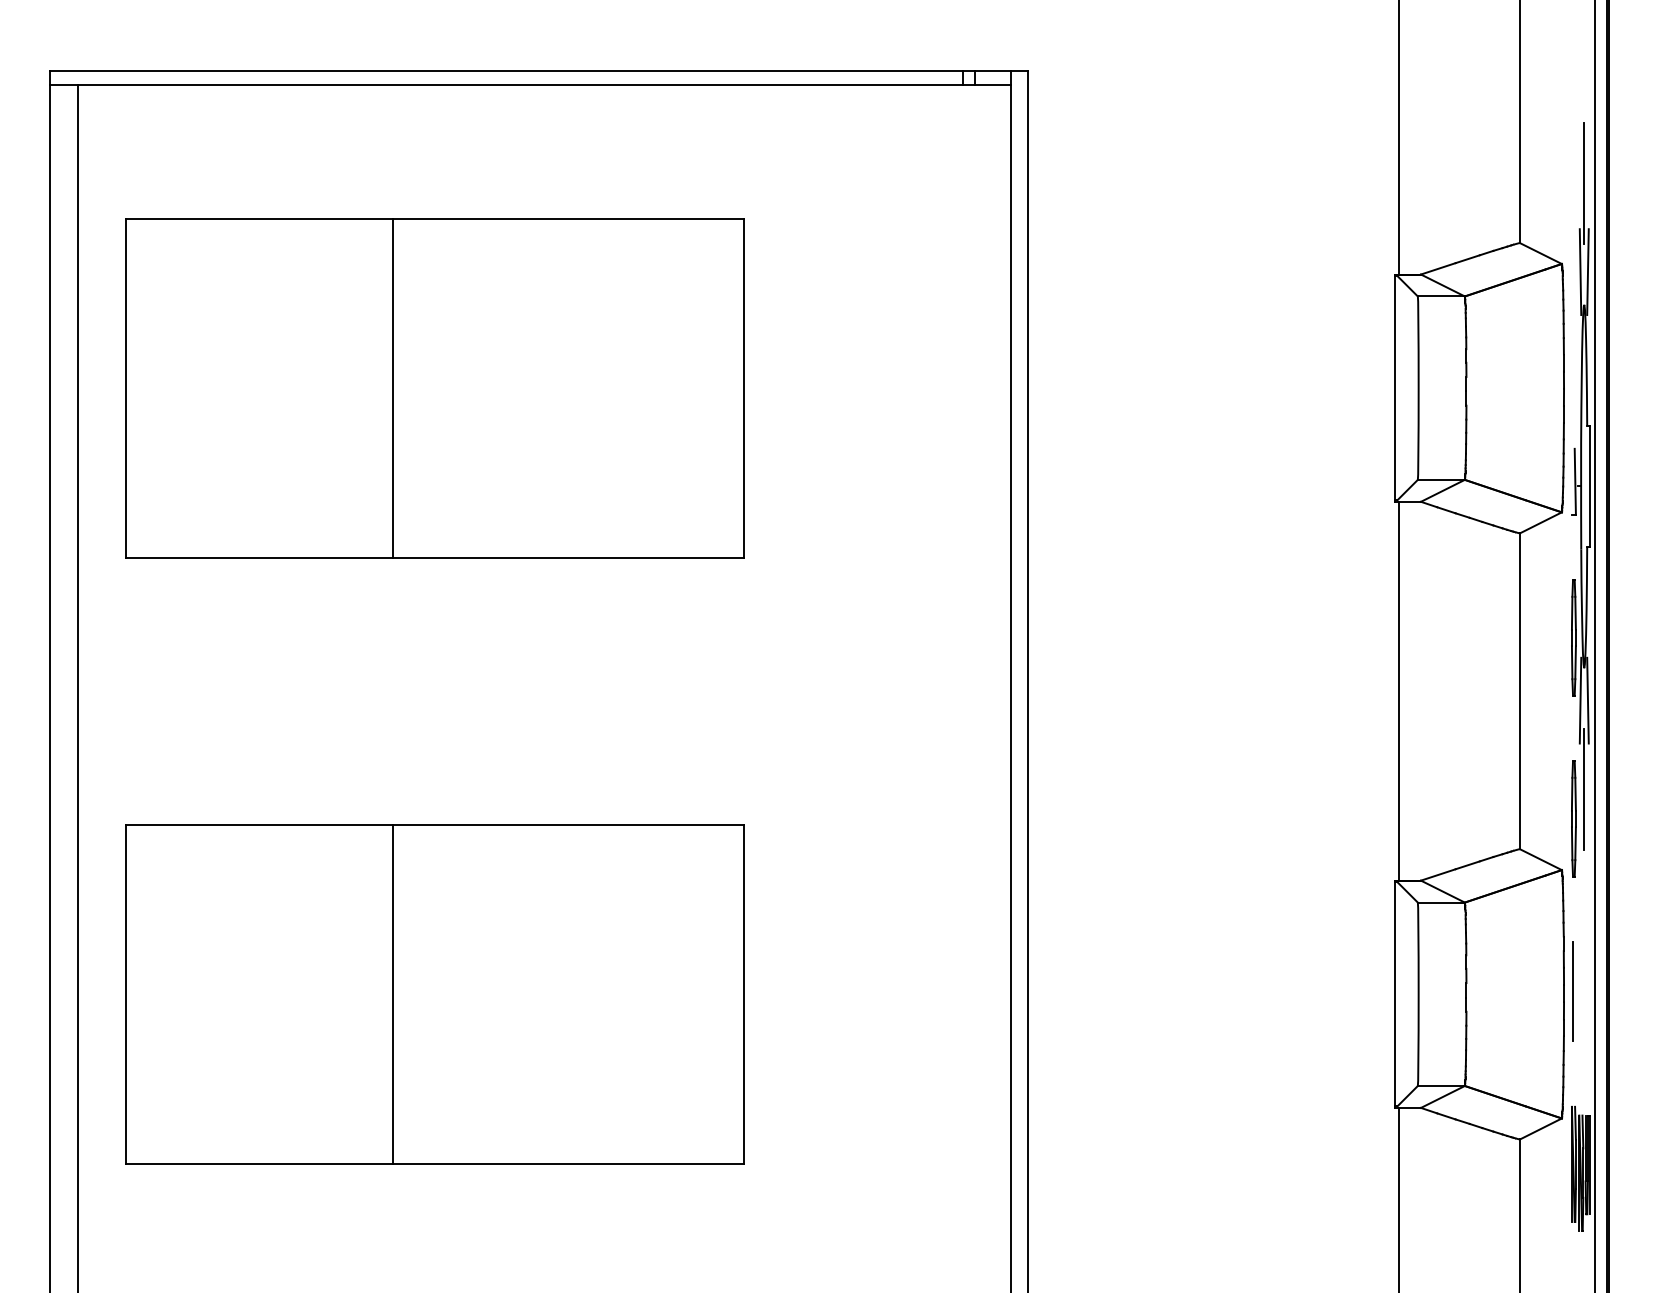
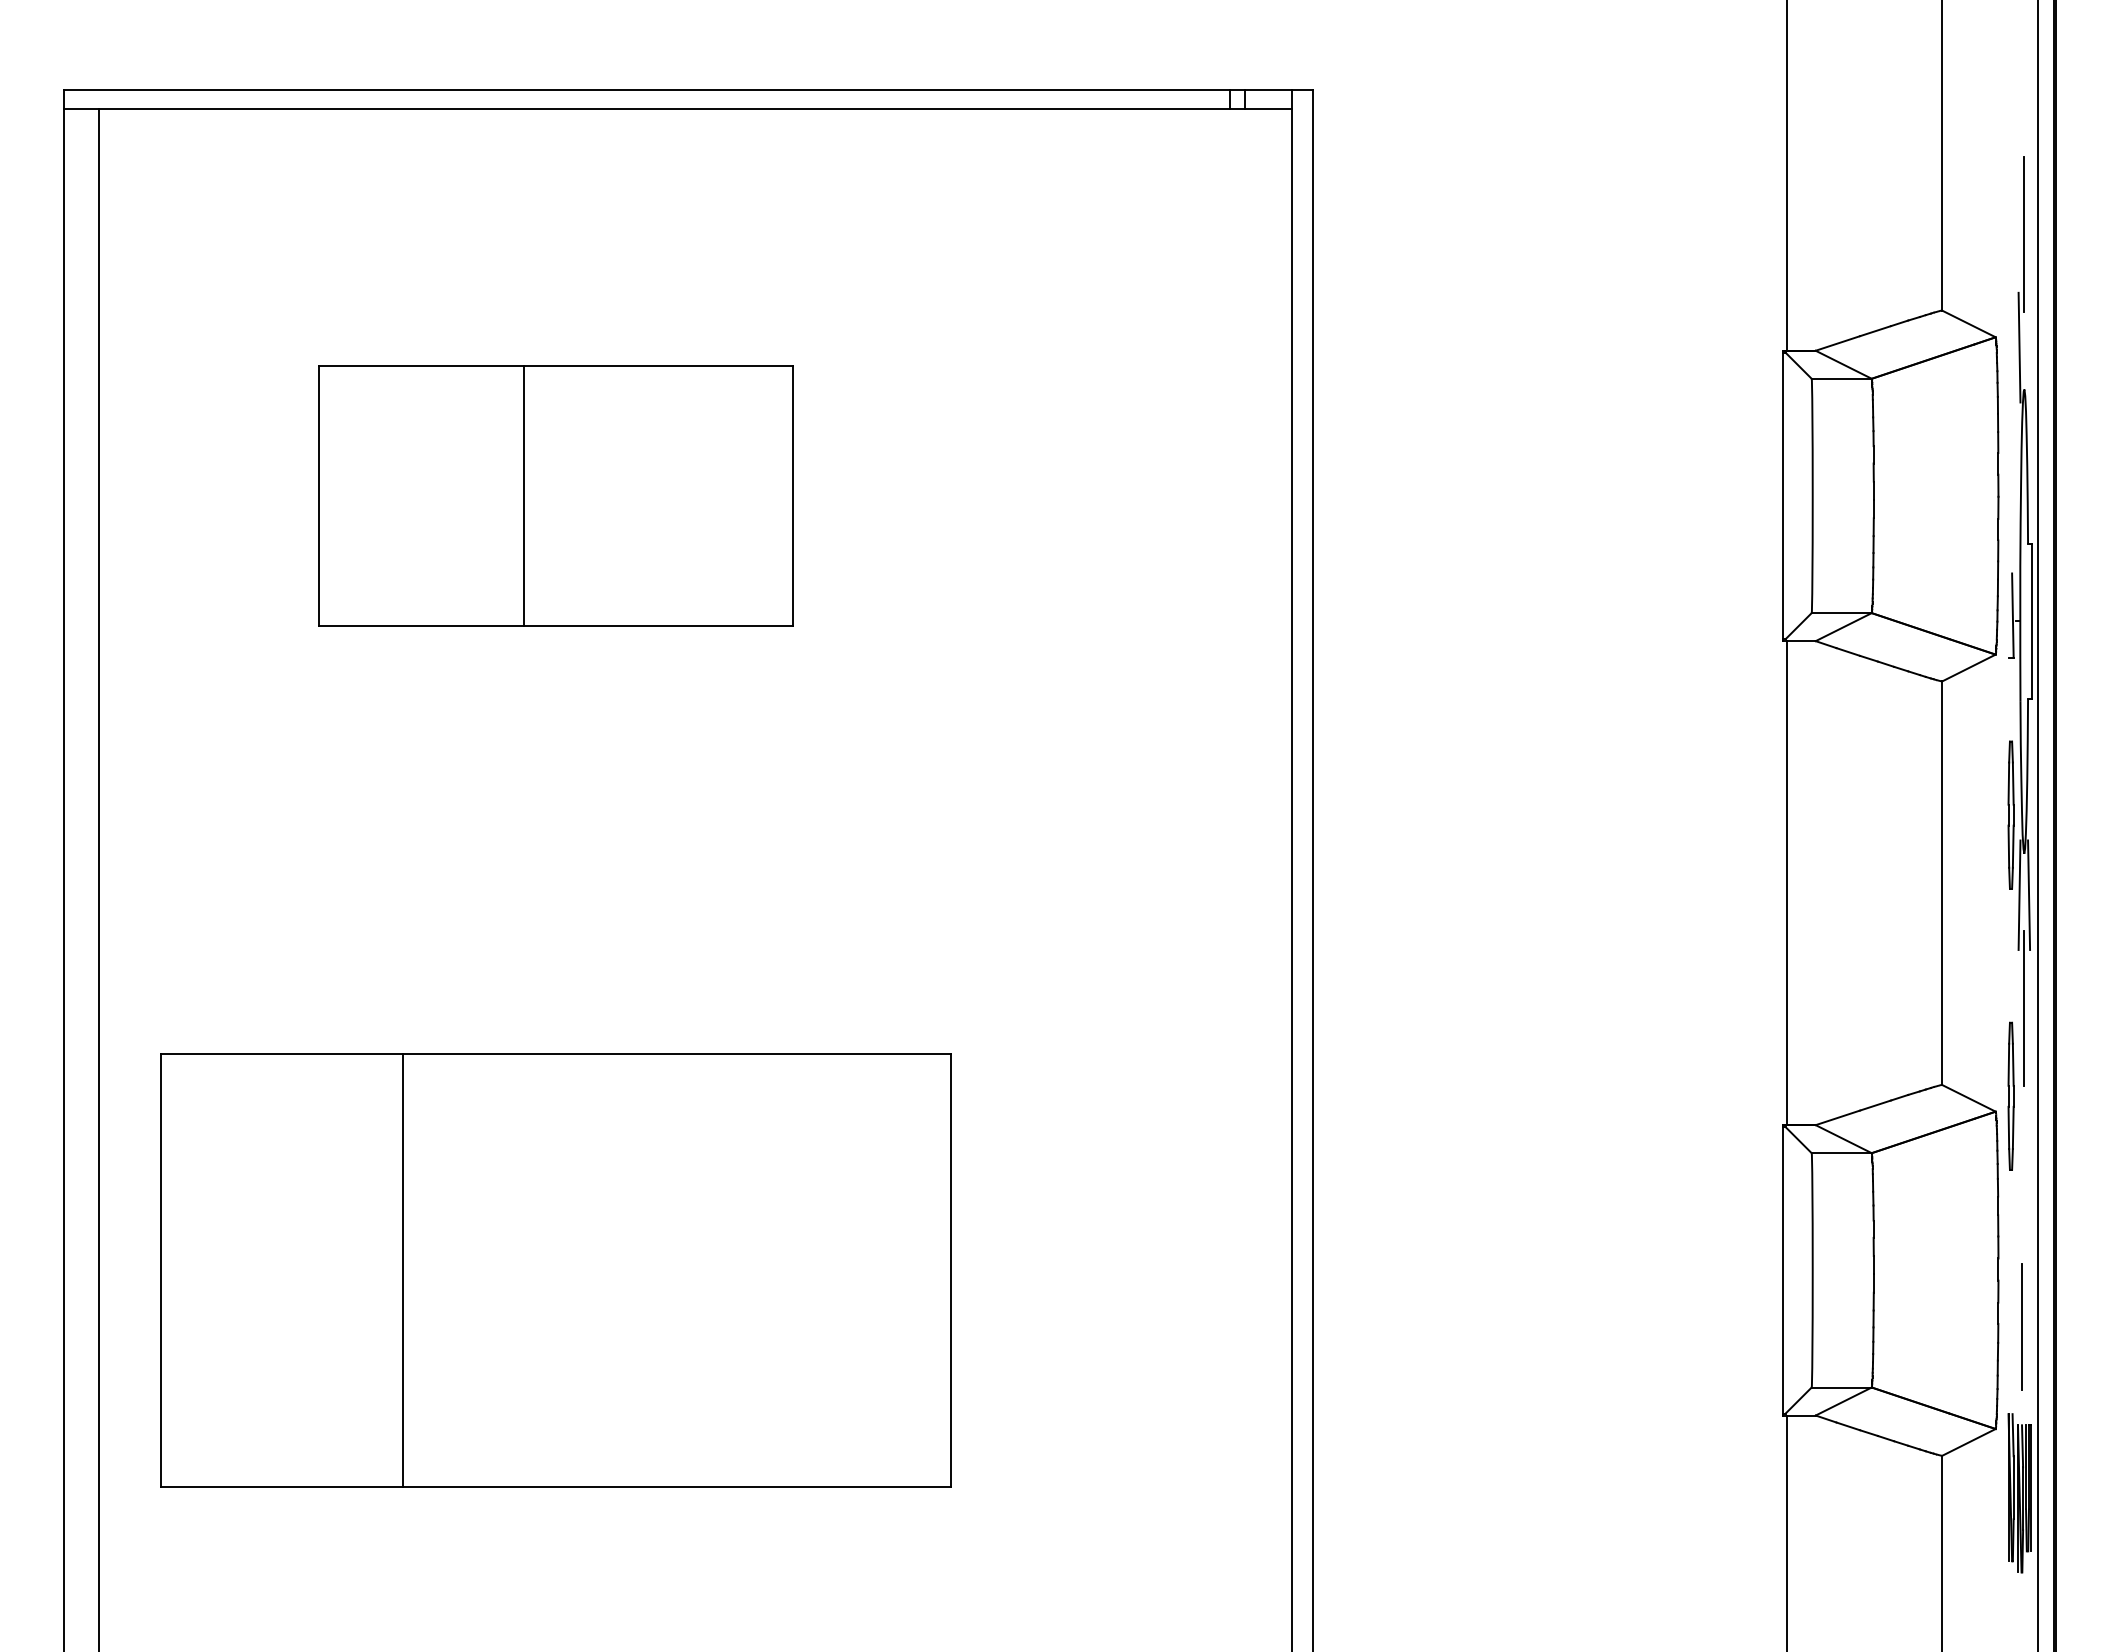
line: (1588, 271) -> (2029, 347), removed
part: (434, 387) -> (555, 495), size x0.6
part: (1573, 818) -> (2010, 1095), moved
line: (1572, 991) -> (2021, 1326), moved
line: (393, 994) -> (403, 1270), moved

